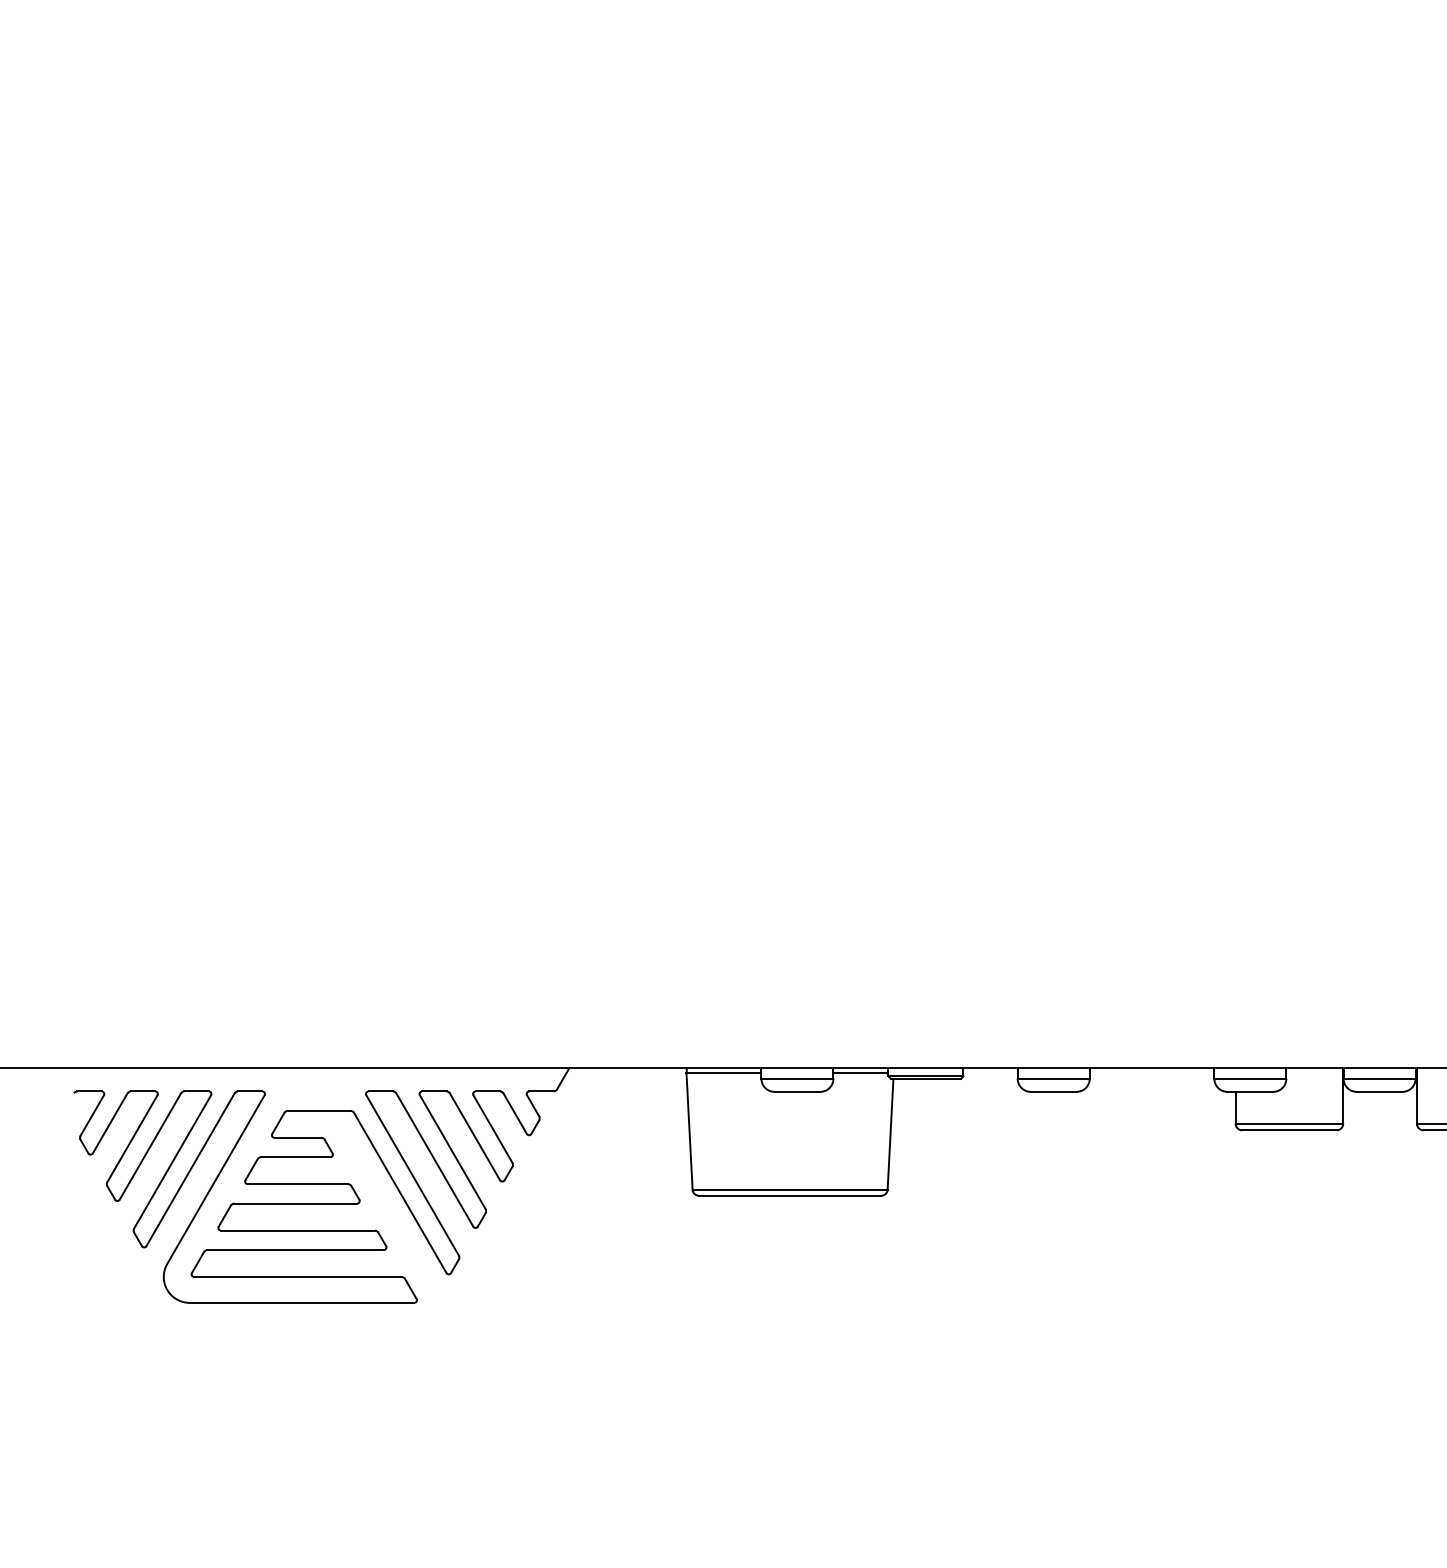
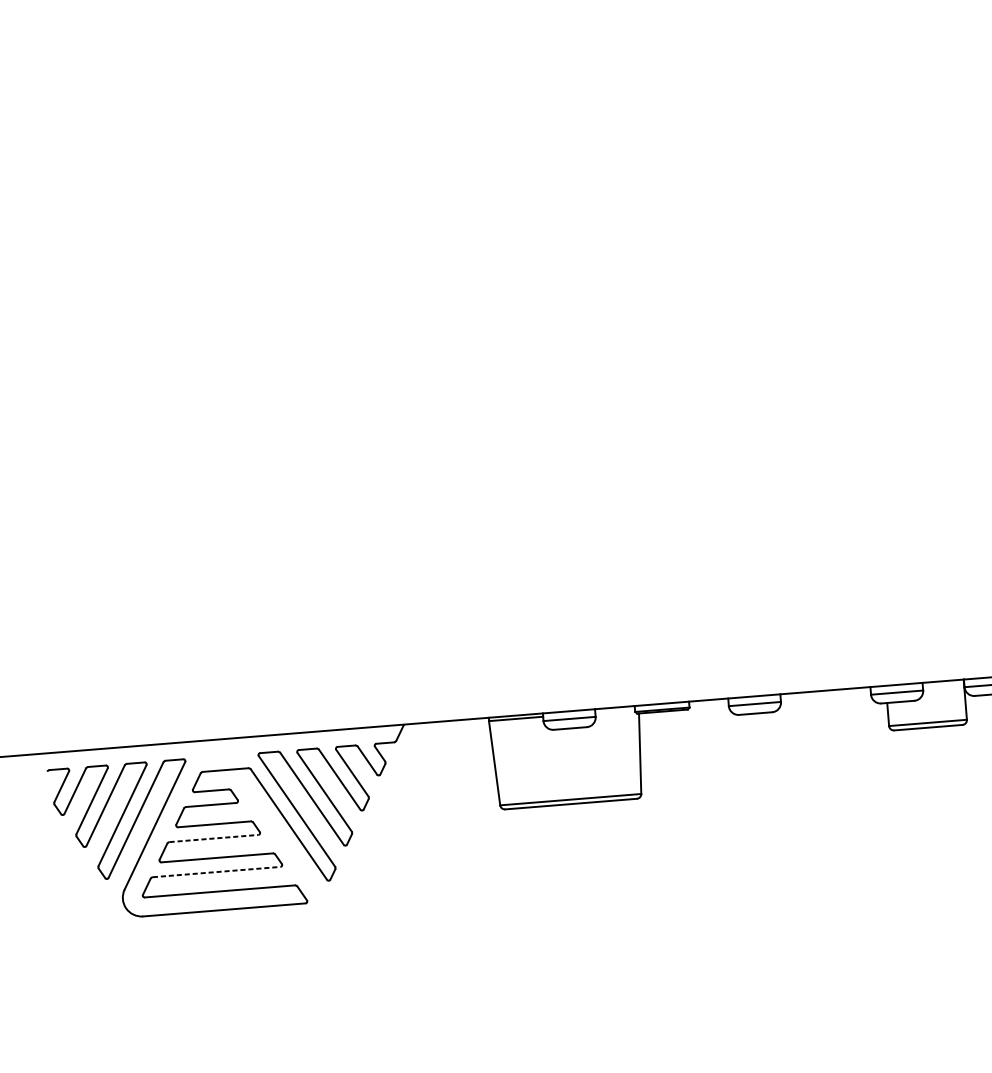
line: (860, 1072) -> (614, 710), removed
line: (296, 1203) -> (214, 838), solid -> dashed
line: (296, 1250) -> (217, 872), solid -> dashed

